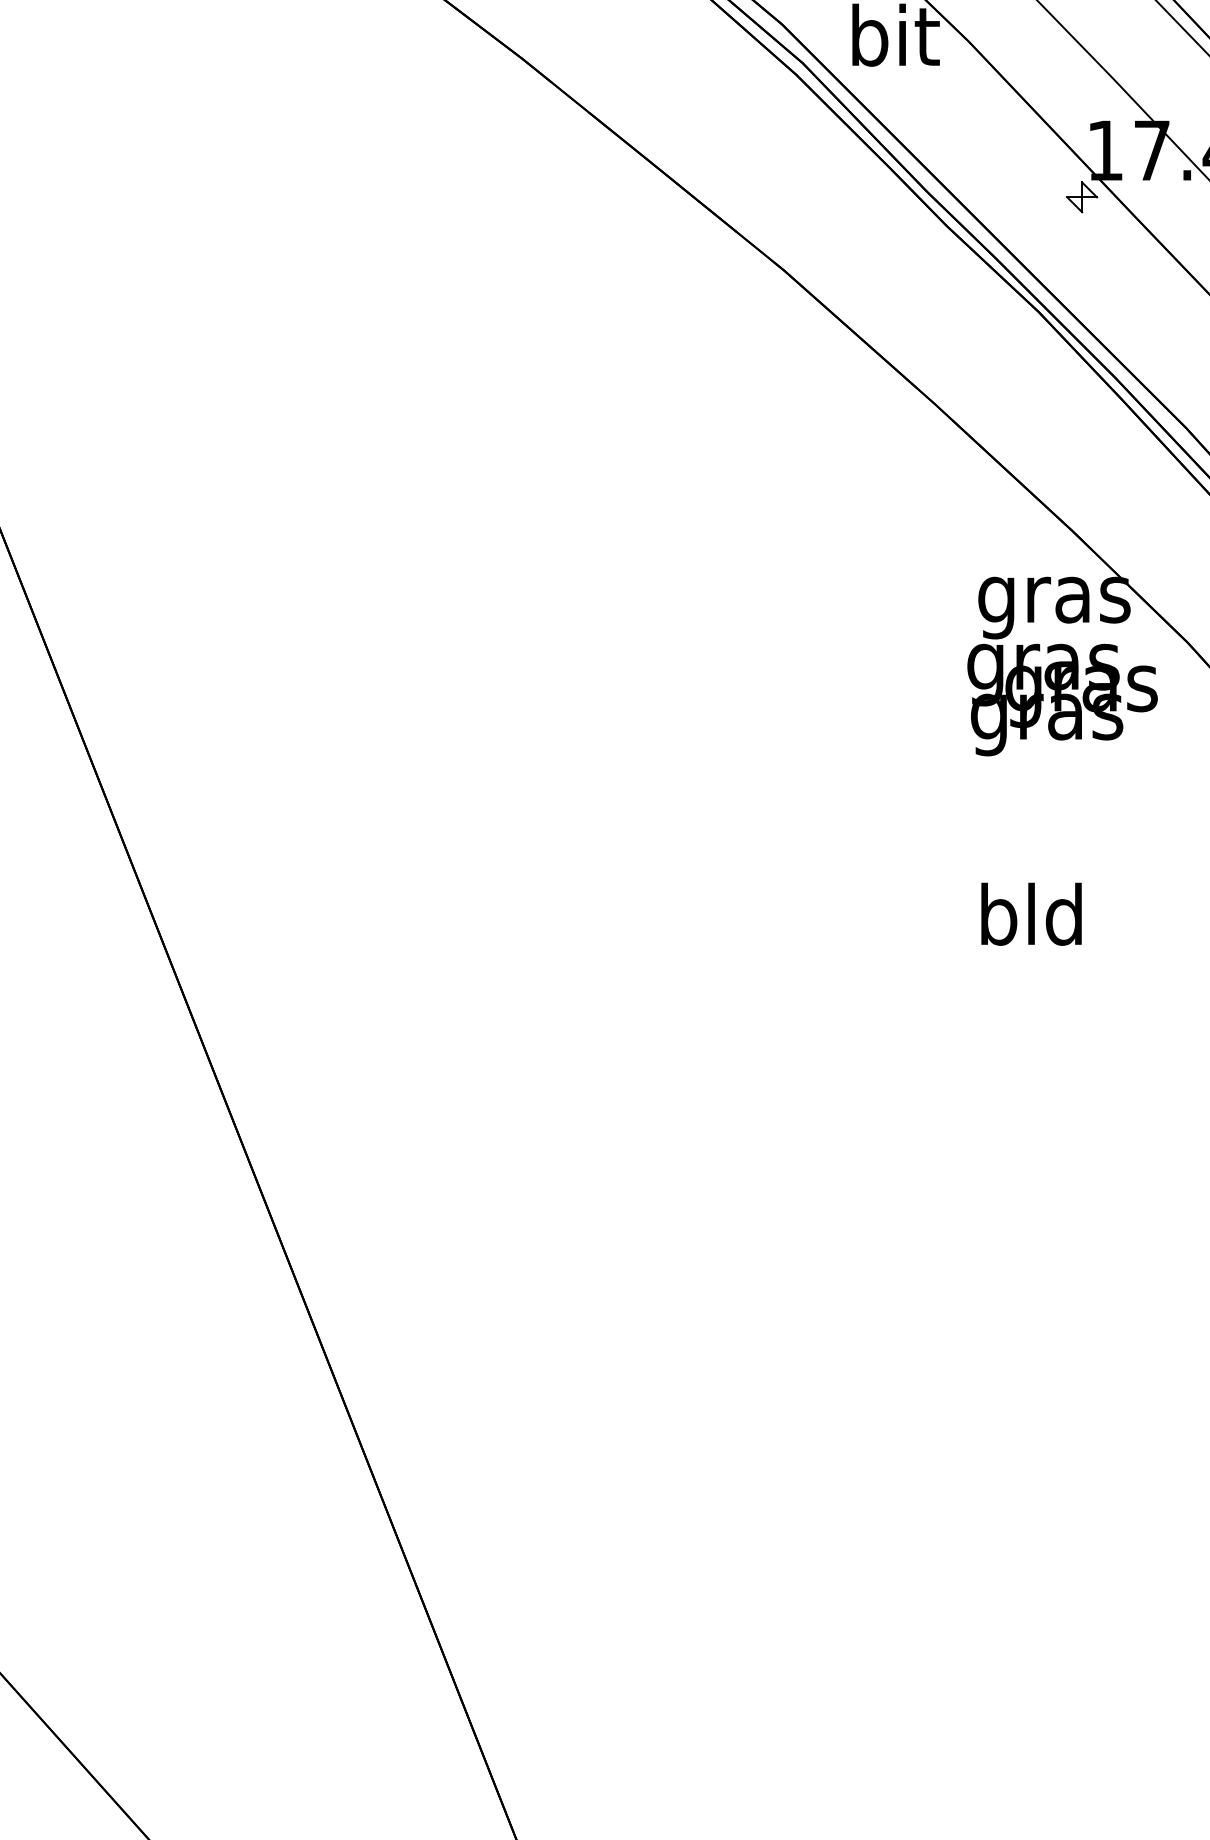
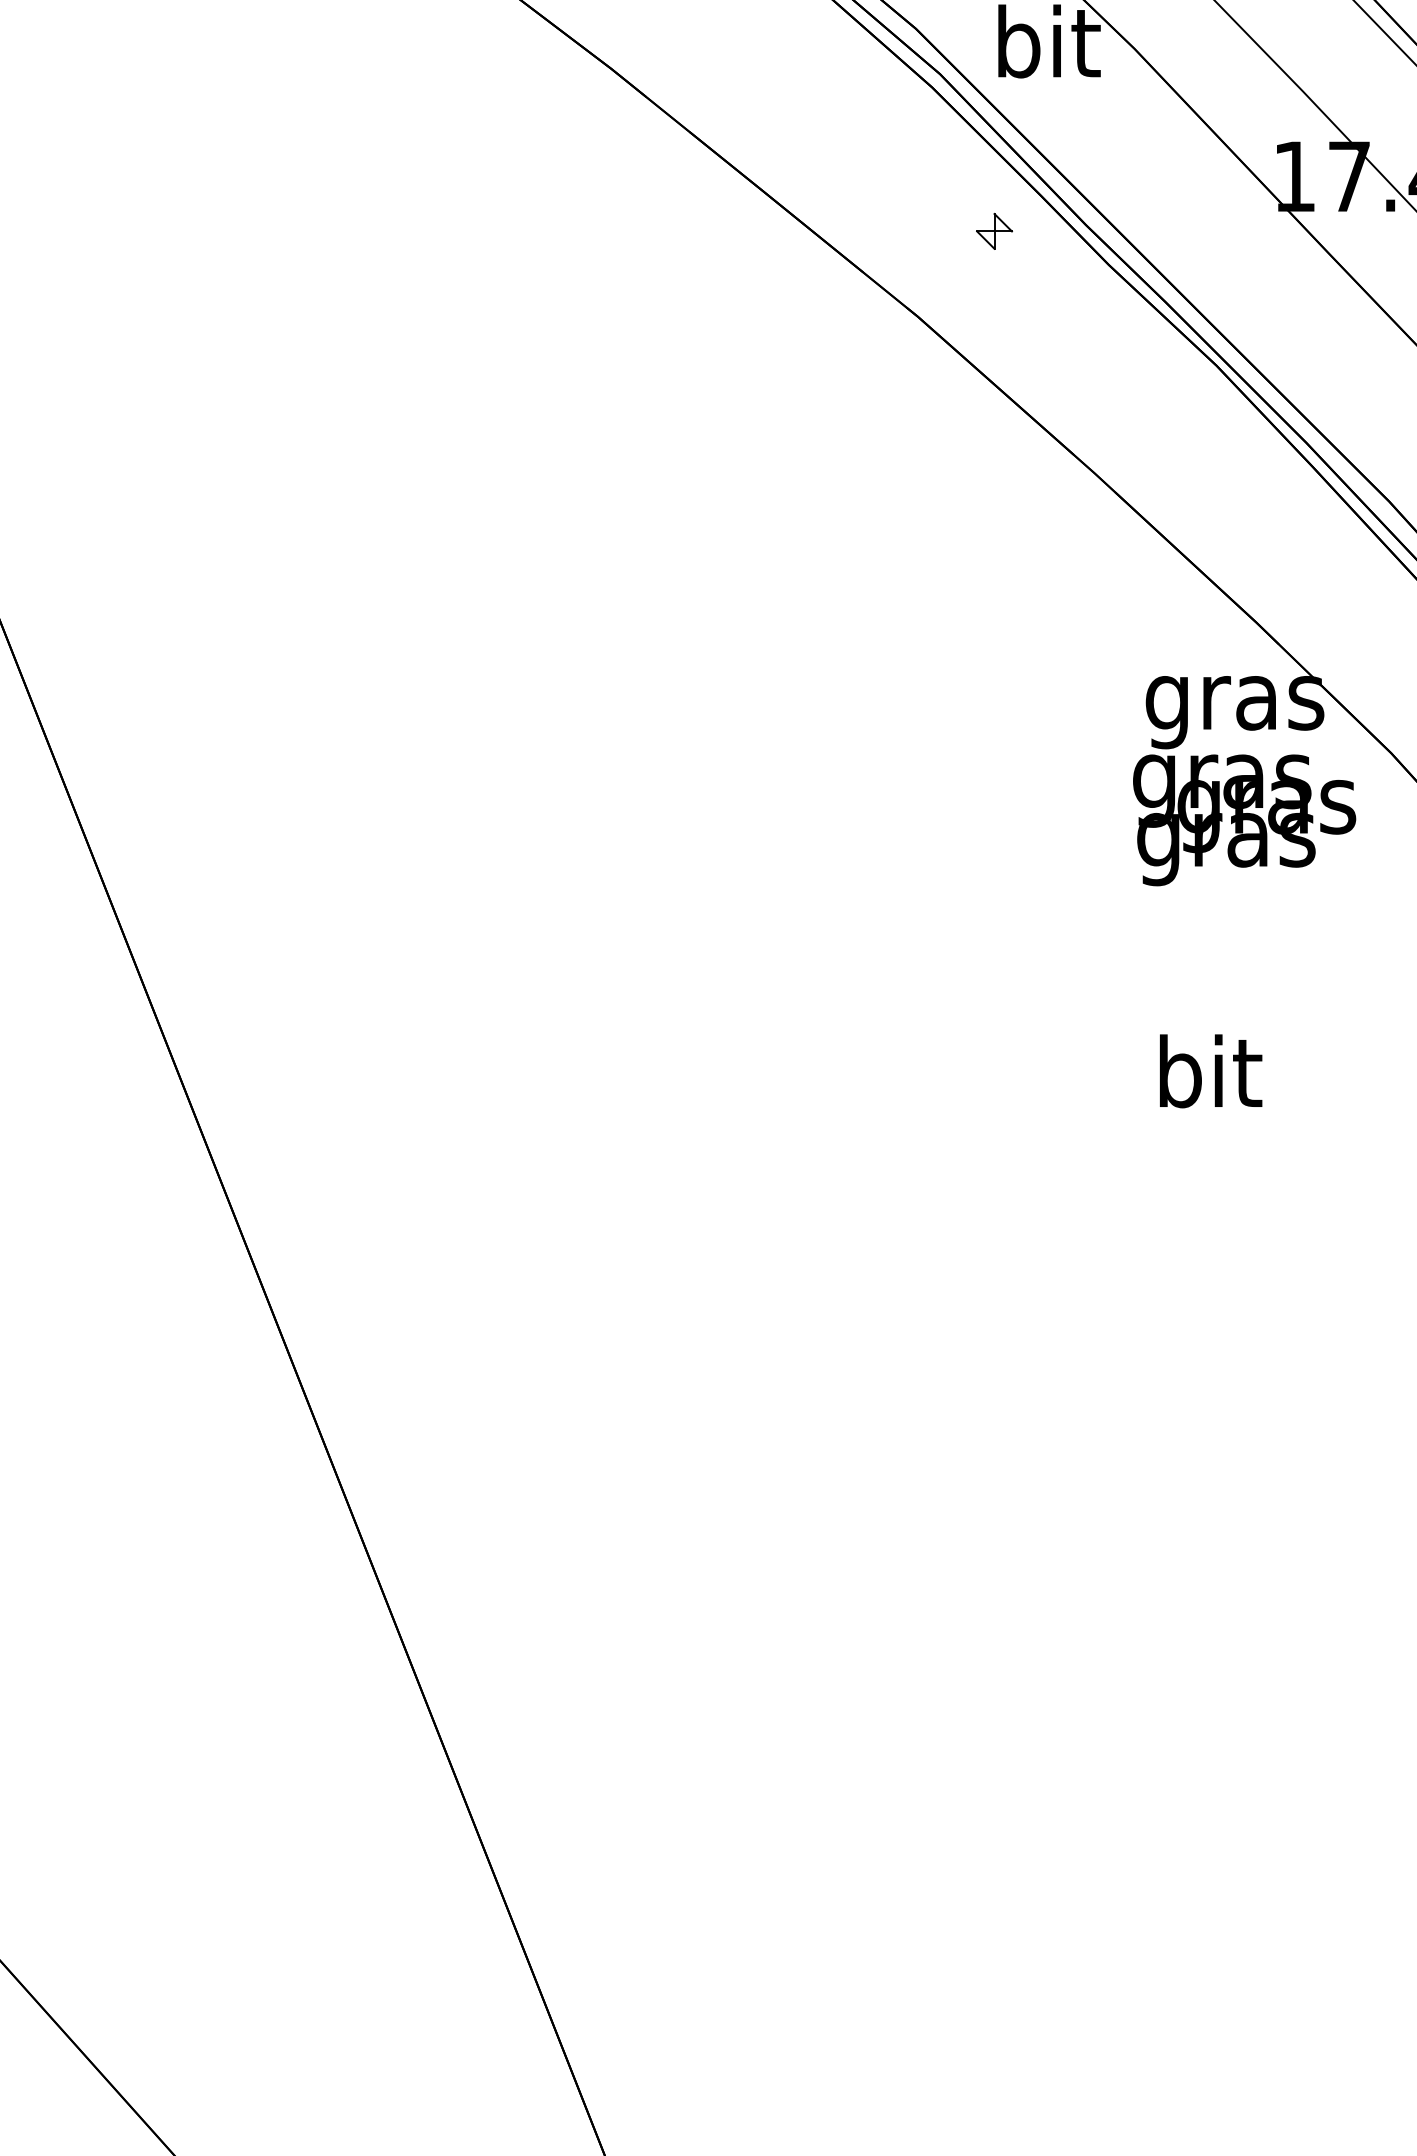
part: (1082, 196) -> (994, 230), moved
text: (1030, 914) -> (1207, 1071), bld -> bit

